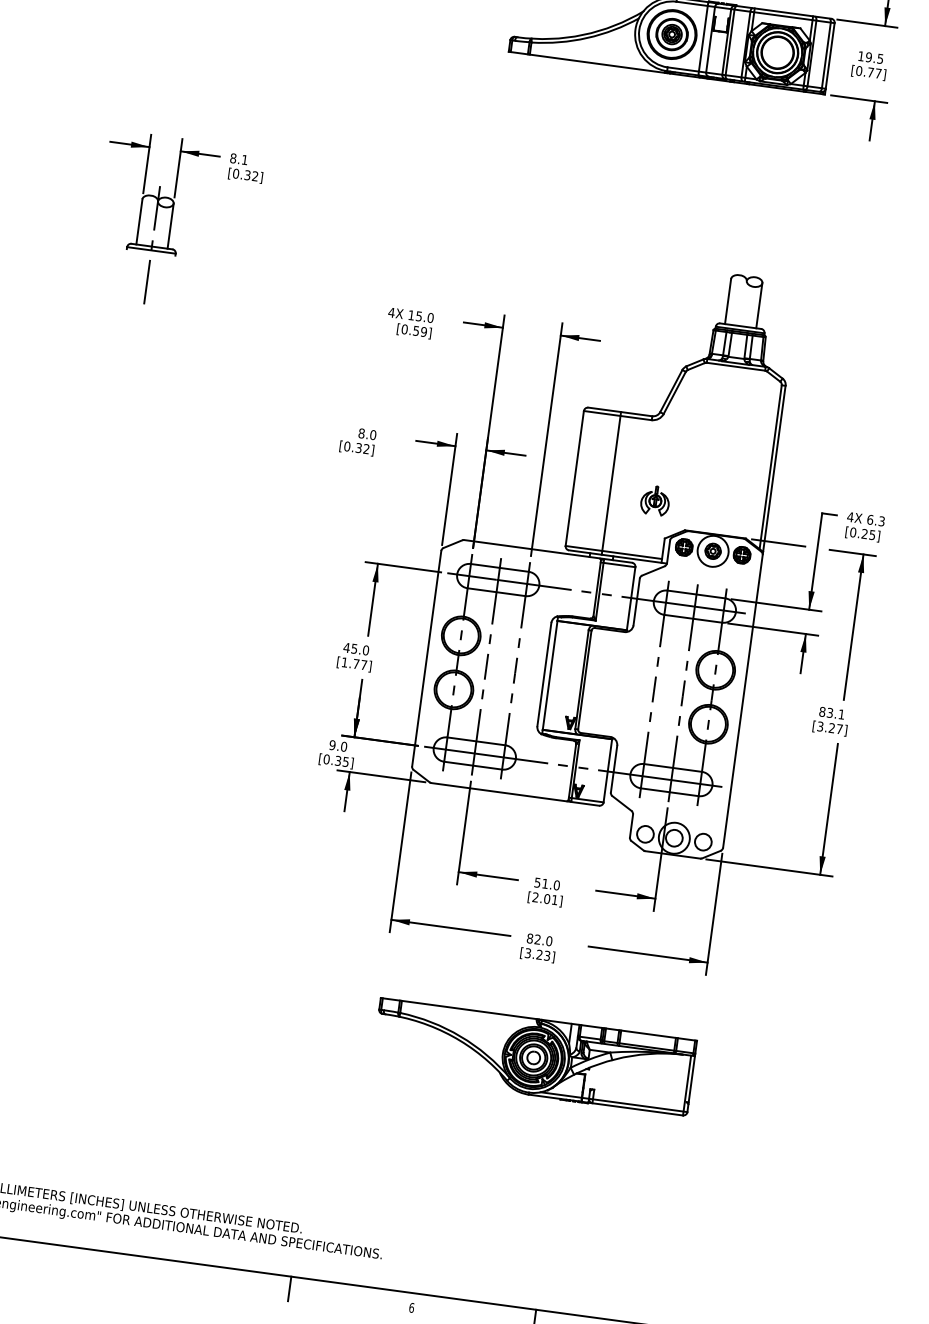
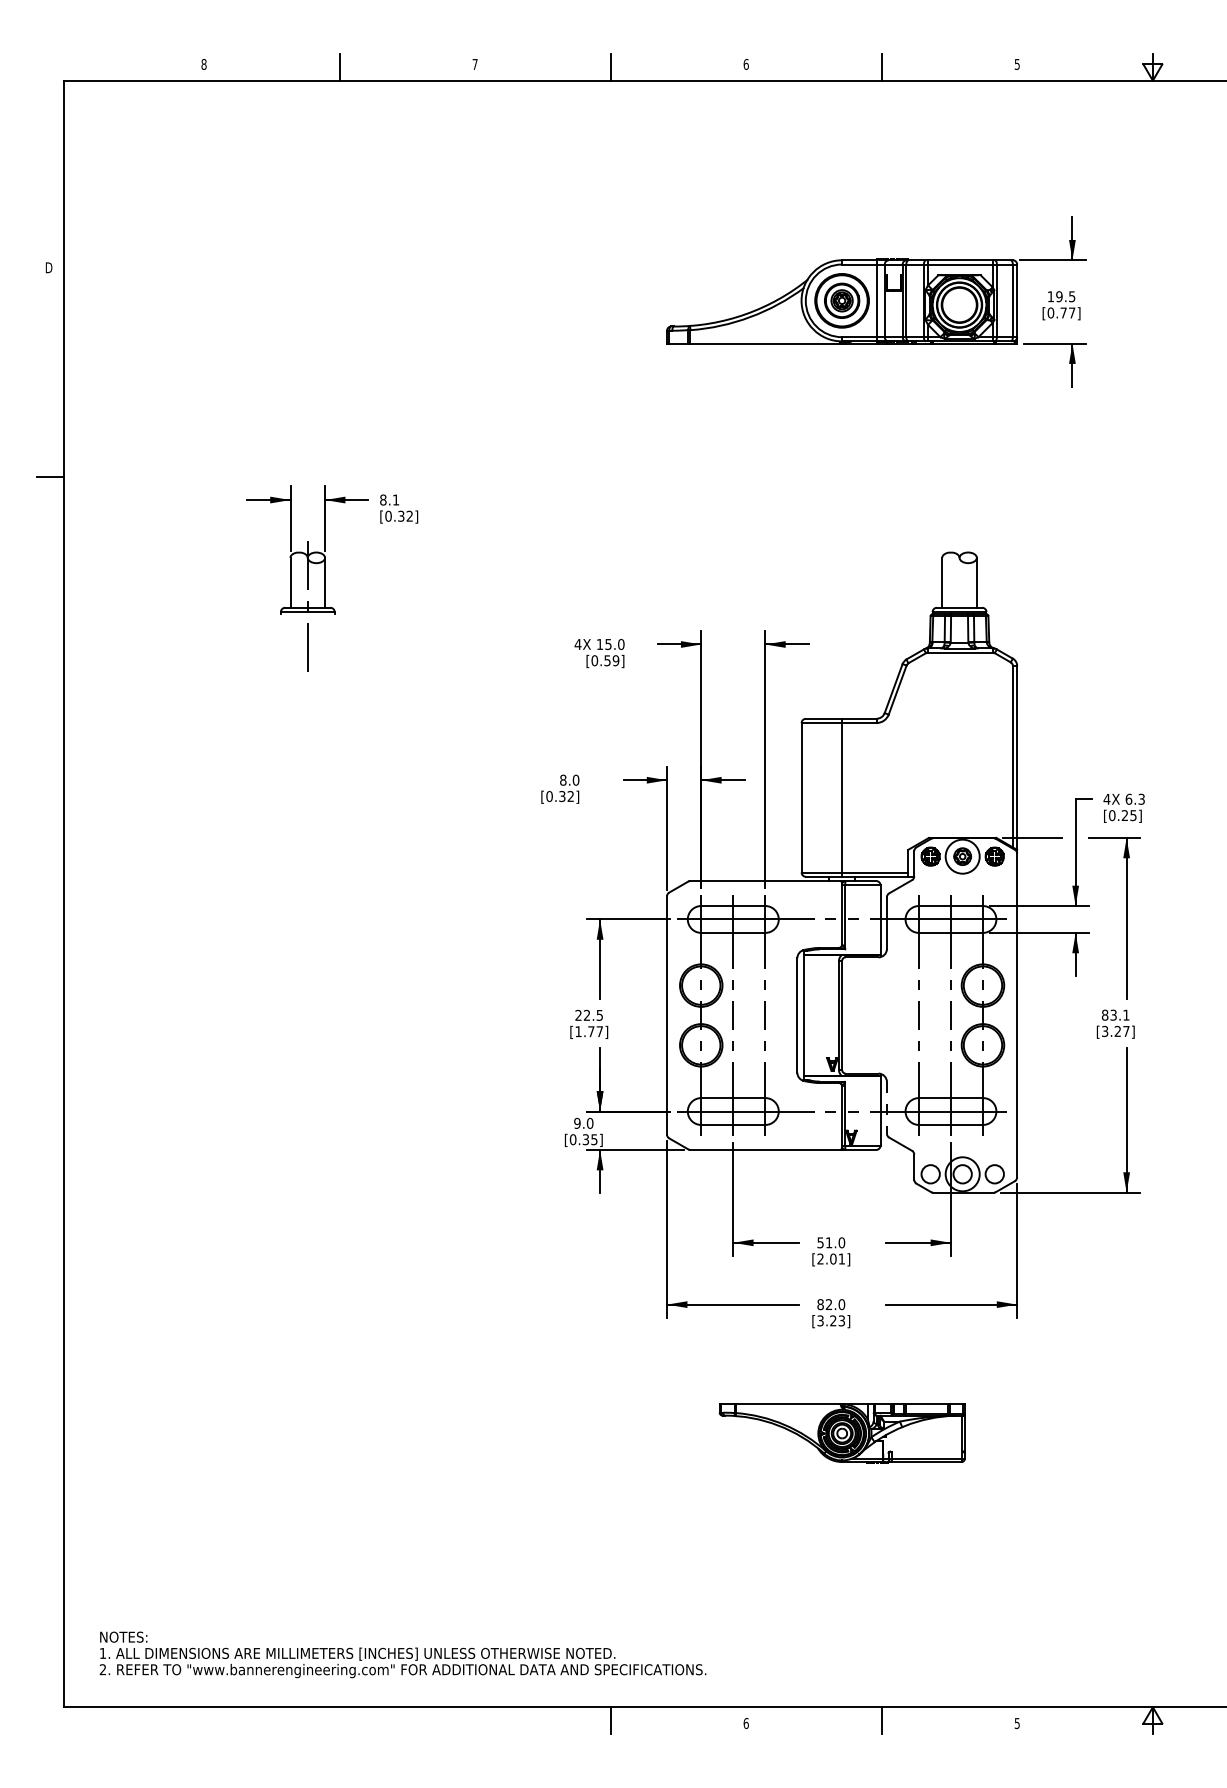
part: (655, 500) -> (892, 809), removed
text: (356, 648) -> (589, 1014), 45.0 -> 22.5
line: (614, 768) -> (887, 1107), solid -> dashed
part: (534, 1056) -> (842, 1432), size x0.7

